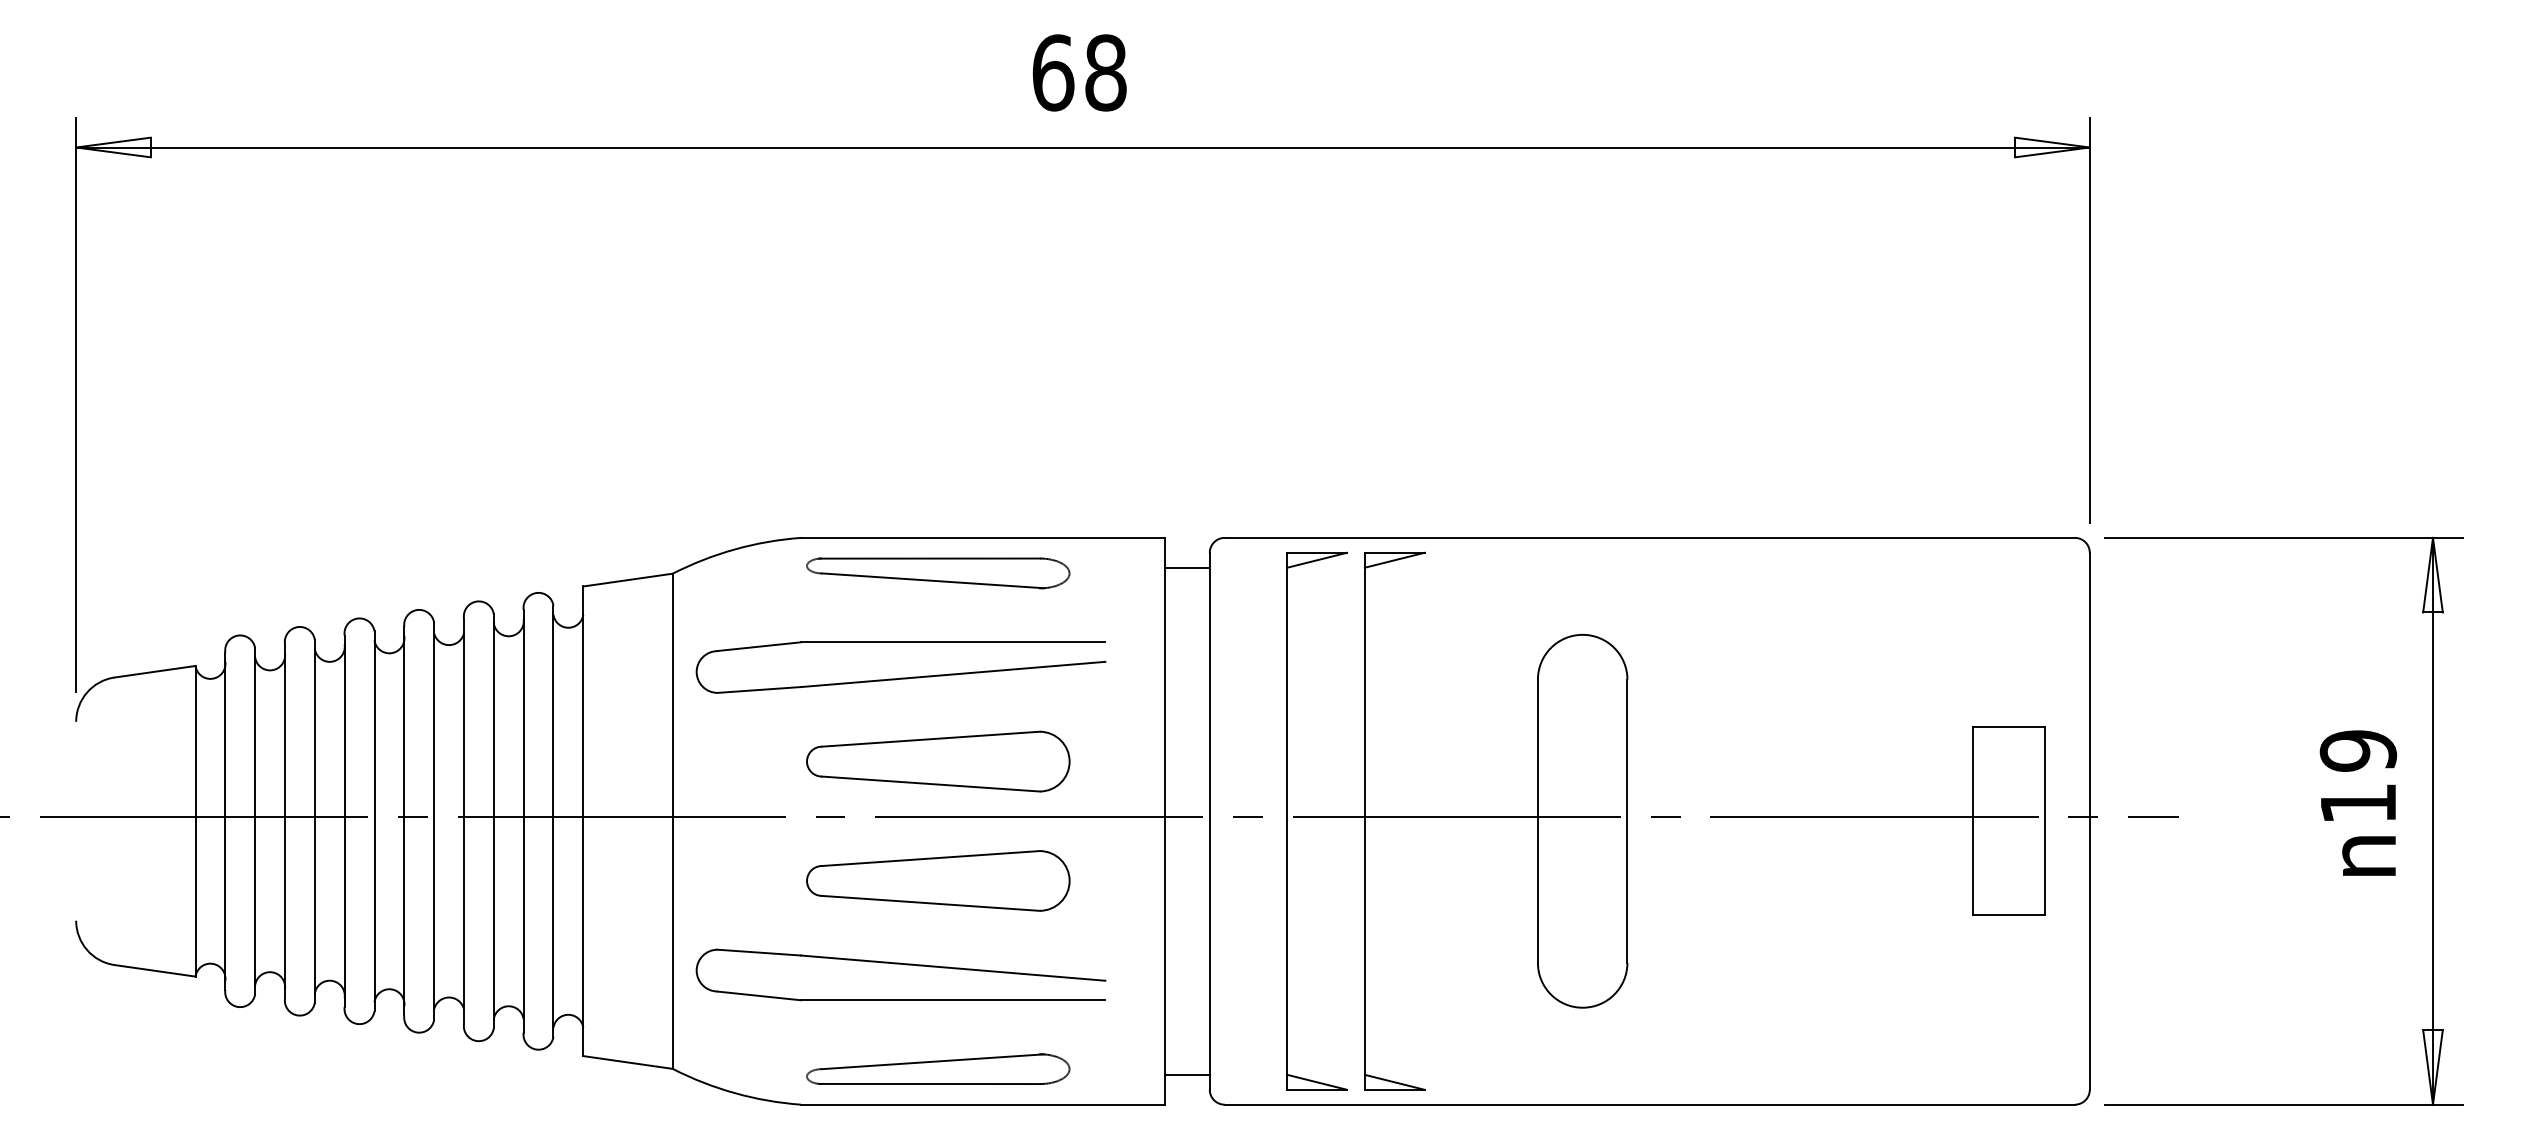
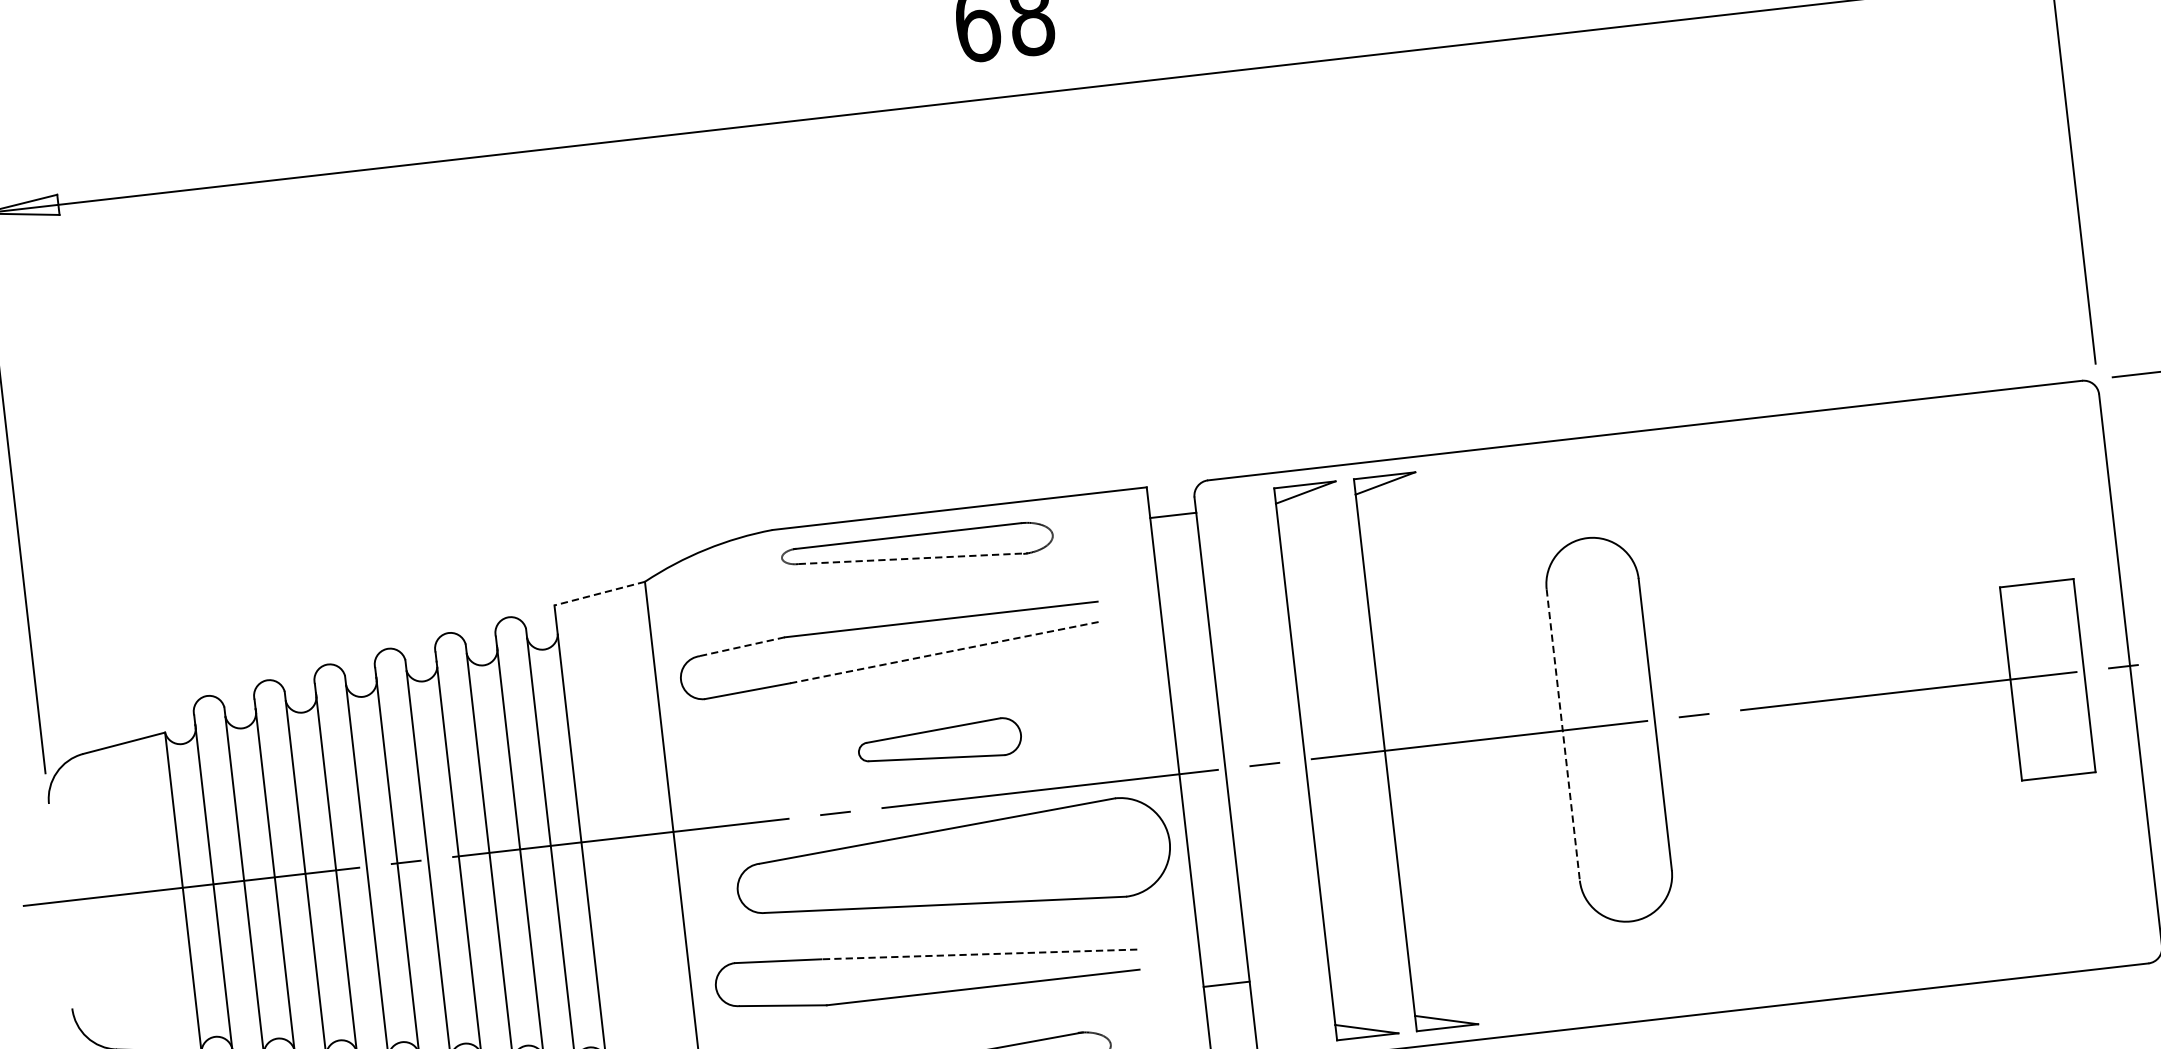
line: (627, 580) -> (599, 594), solid -> dashed
line: (933, 580) -> (913, 558), solid -> dashed
line: (759, 646) -> (742, 646), solid -> dashed
line: (953, 674) -> (945, 652), solid -> dashed
part: (938, 761) -> (940, 743), size x0.6
line: (1537, 821) -> (1562, 735), solid -> dashed
part: (938, 880) -> (954, 866), size x1.6
line: (953, 968) -> (979, 954), solid -> dashed
line: (1187, 1074) -> (1226, 983), moved

